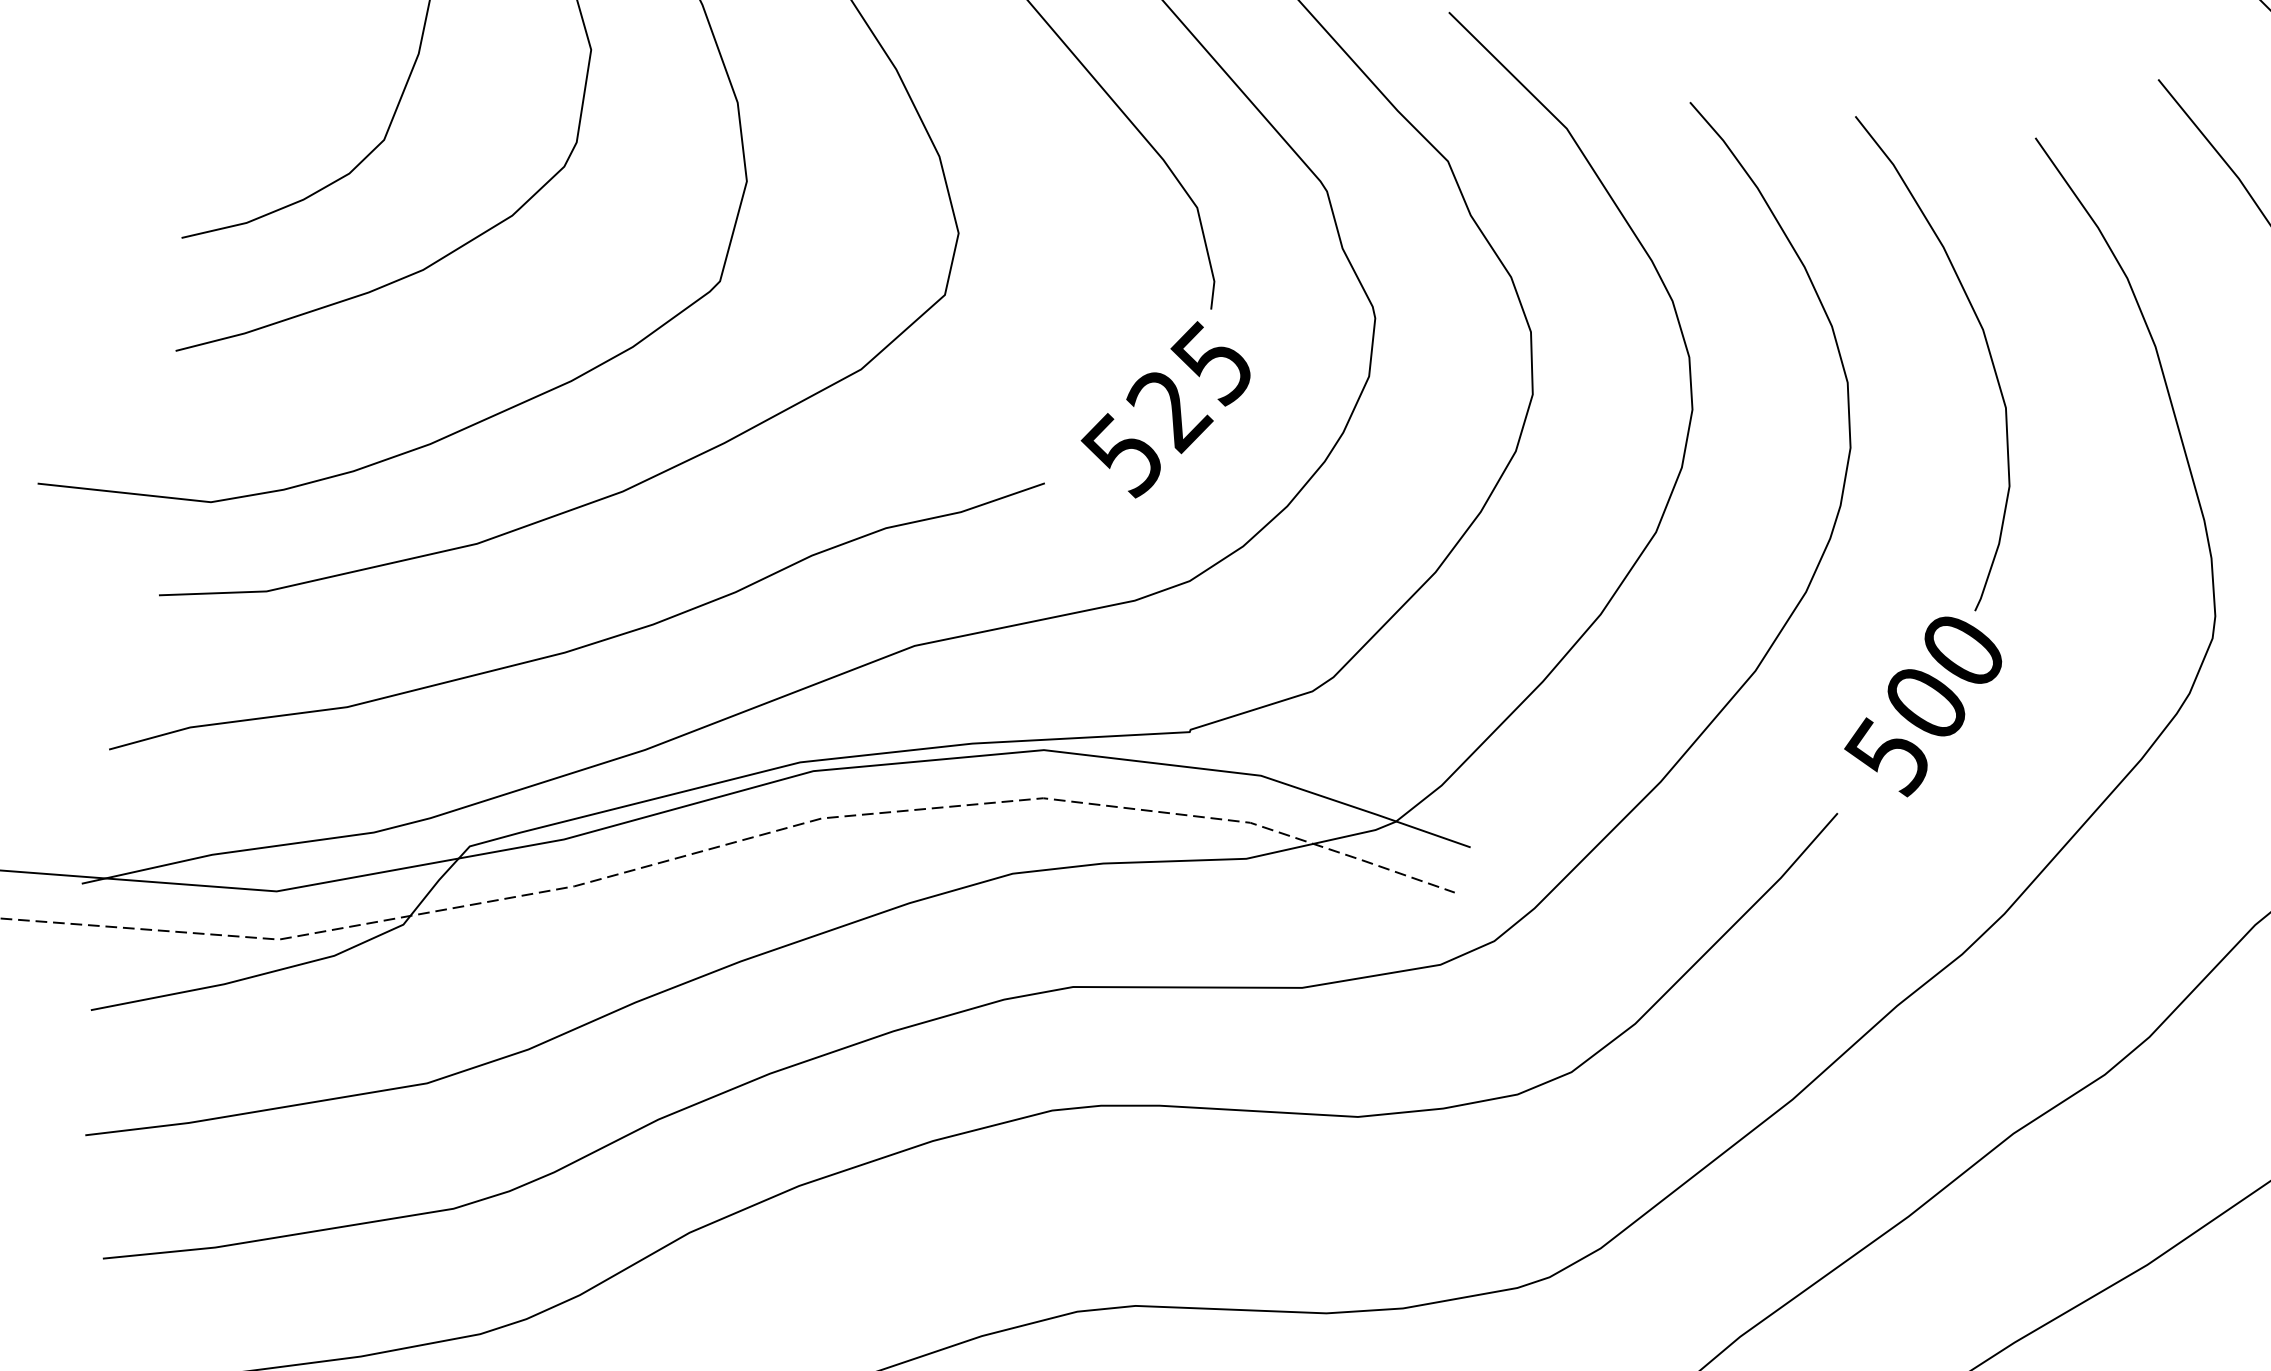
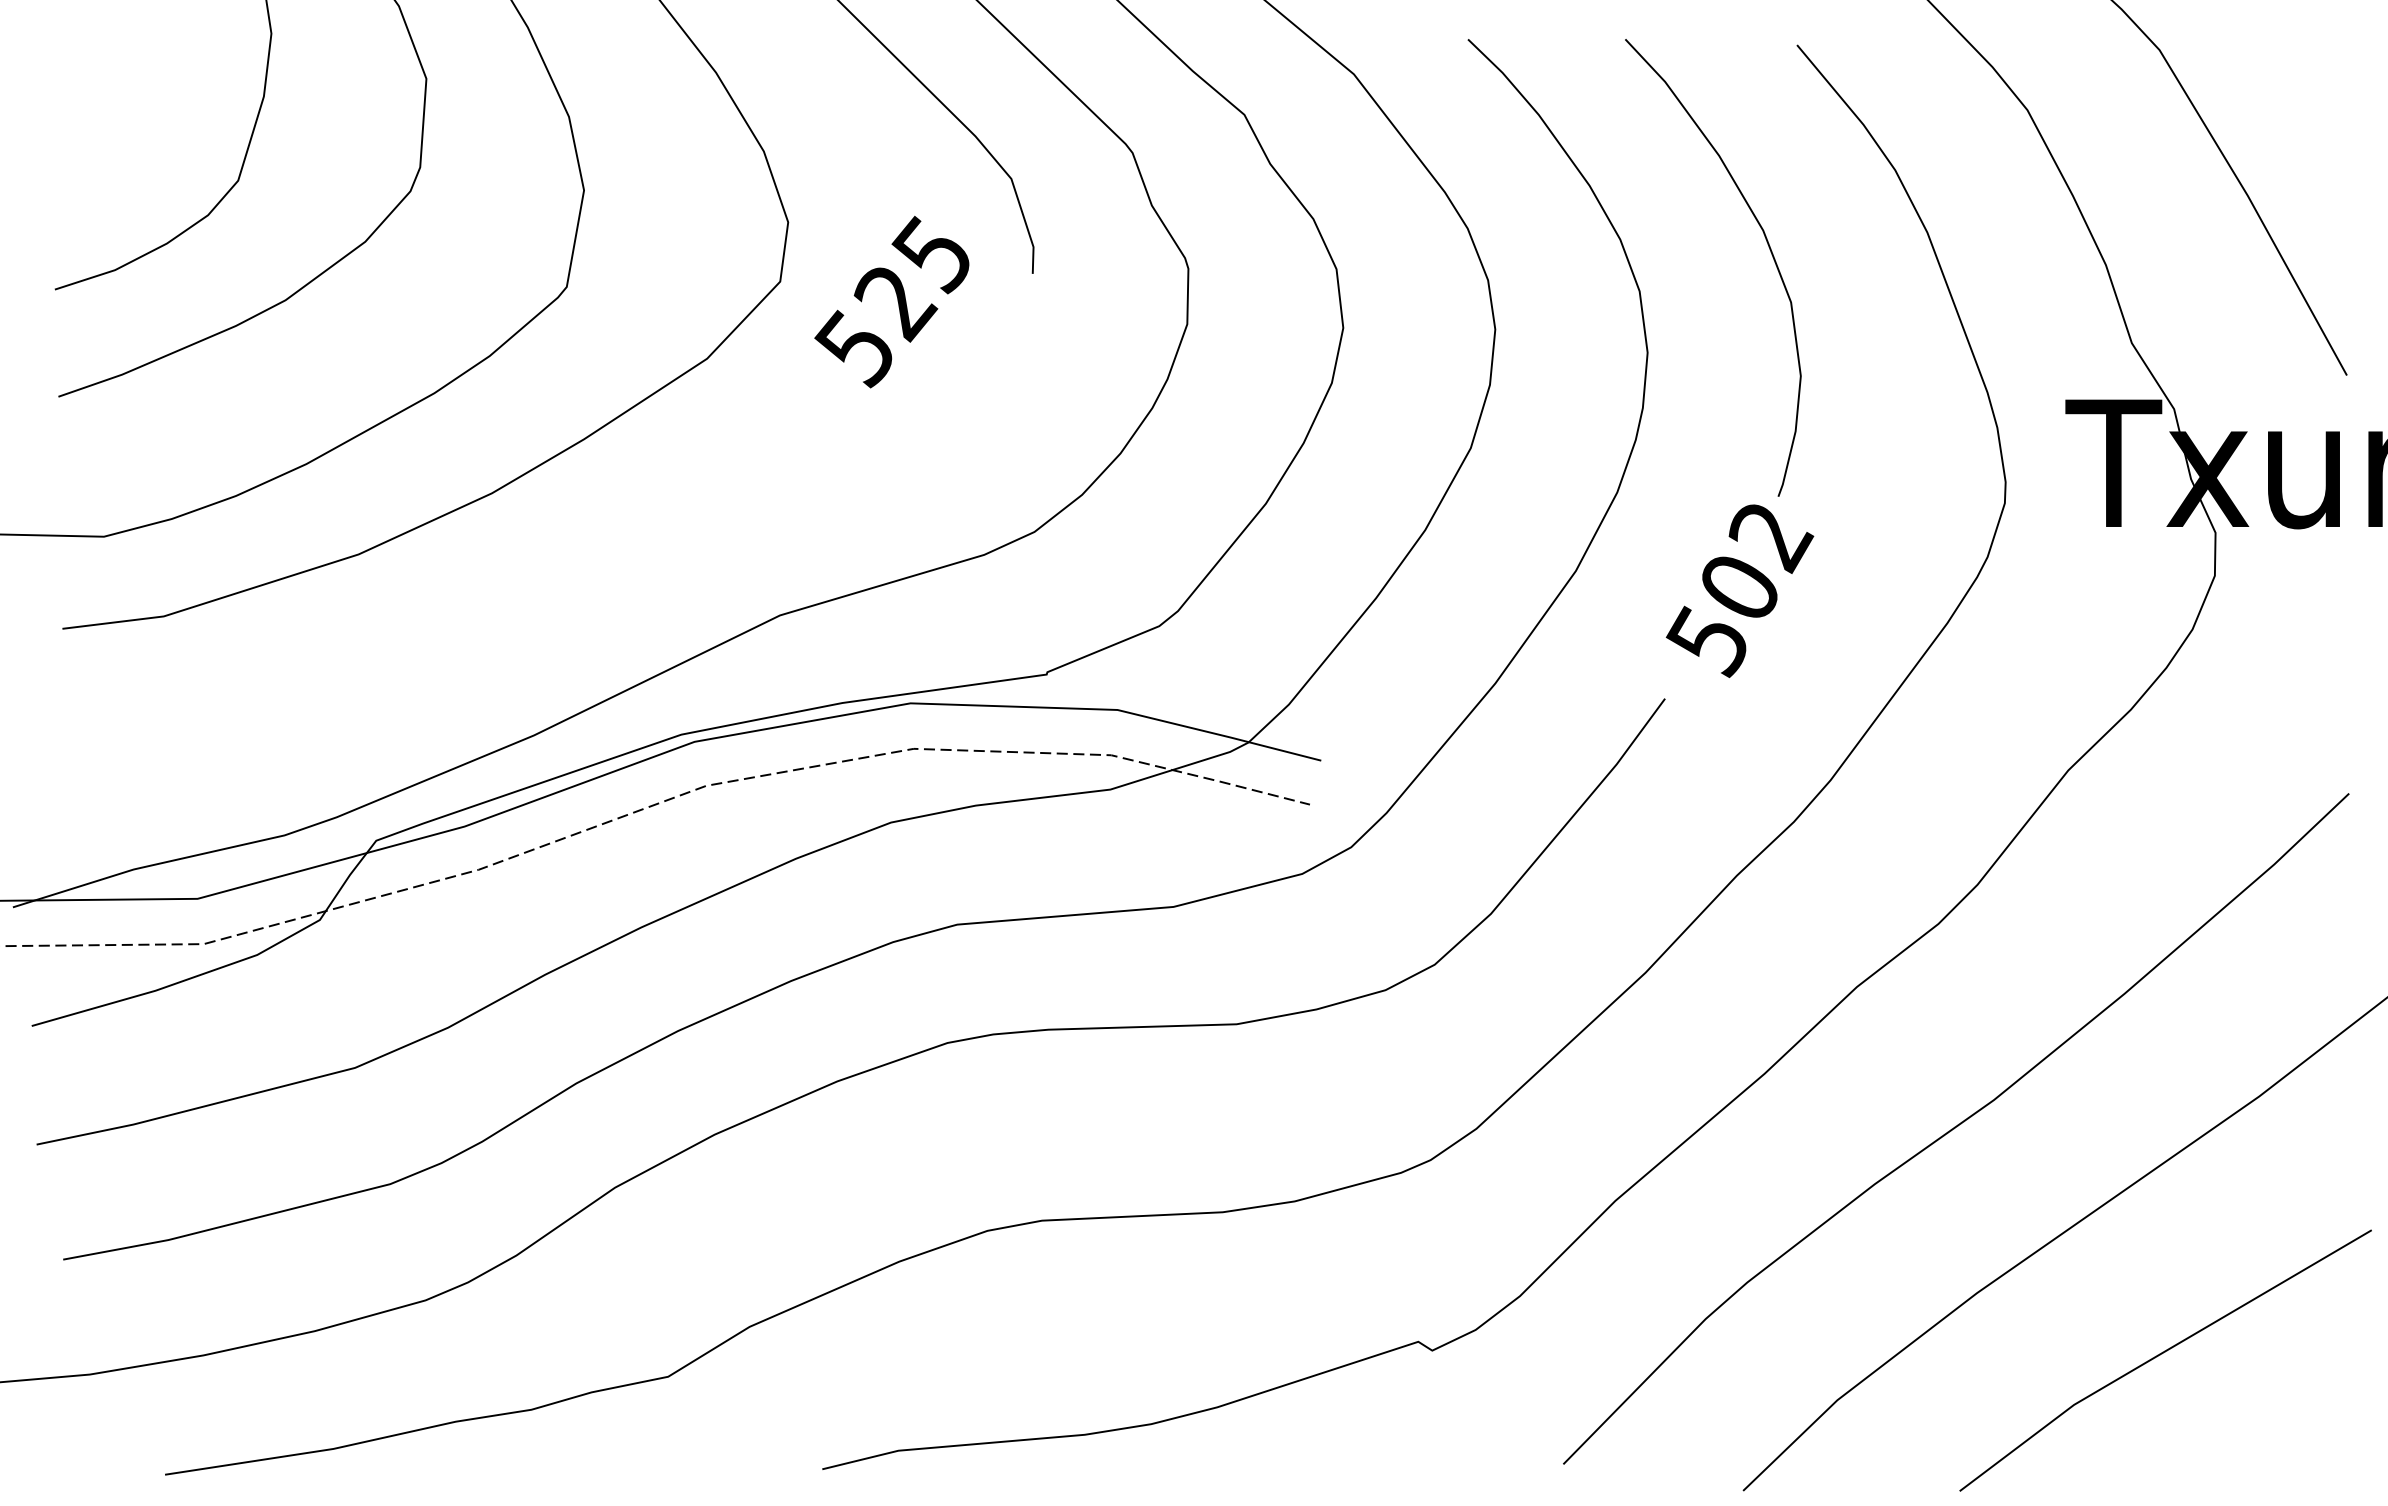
text: (1165, 409) -> (891, 301), moved
curve: (586, 644) -> (470, 640), removed
text: (1964, 654) -> (1771, 538), 500 -> 502

